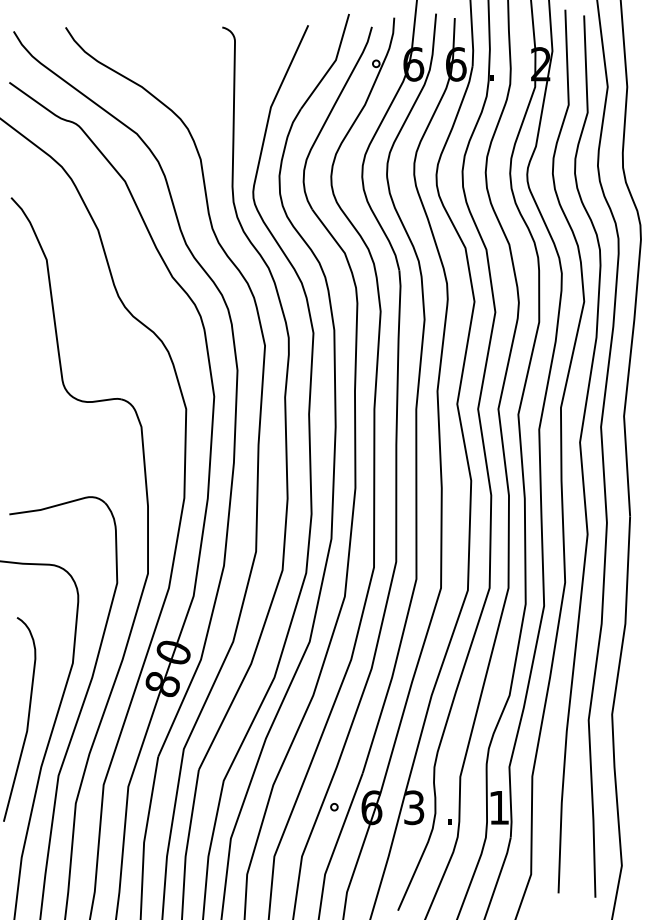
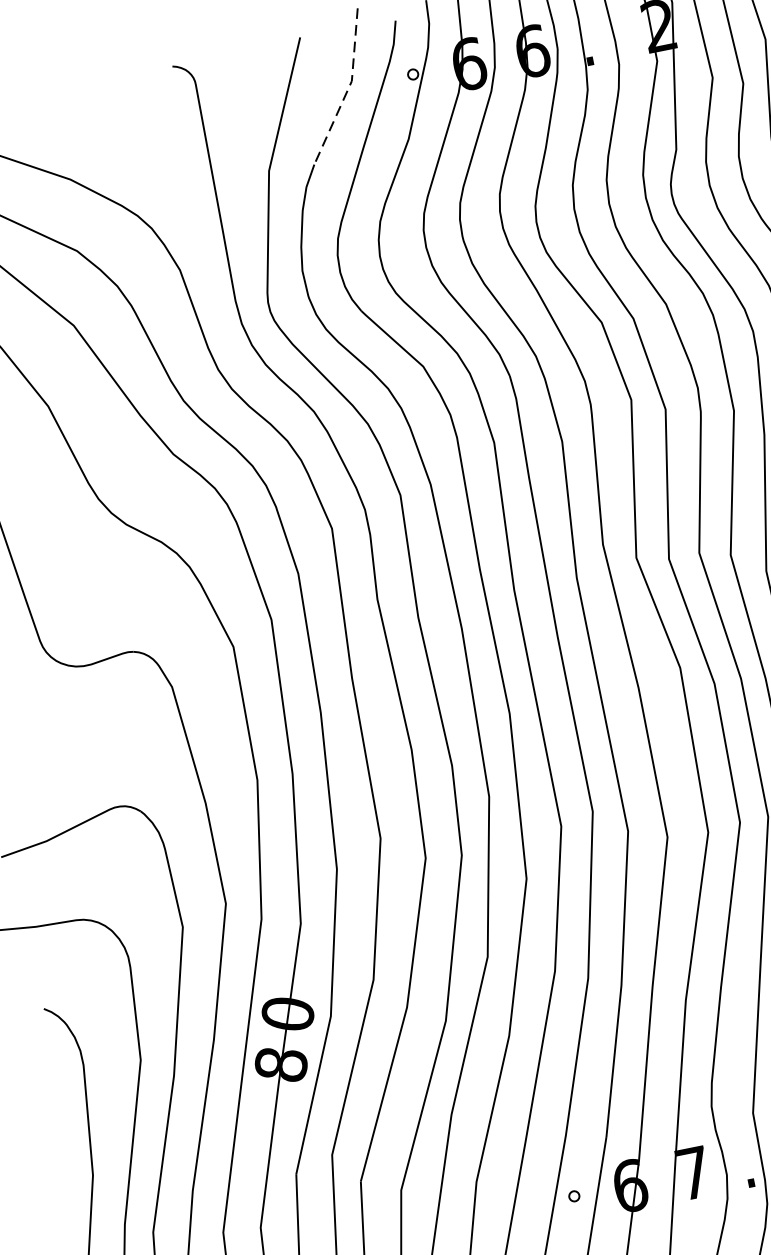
line: (332, 64) -> (348, 88), solid -> dashed
text: (414, 807) -> (693, 1172), 3 -> 7

